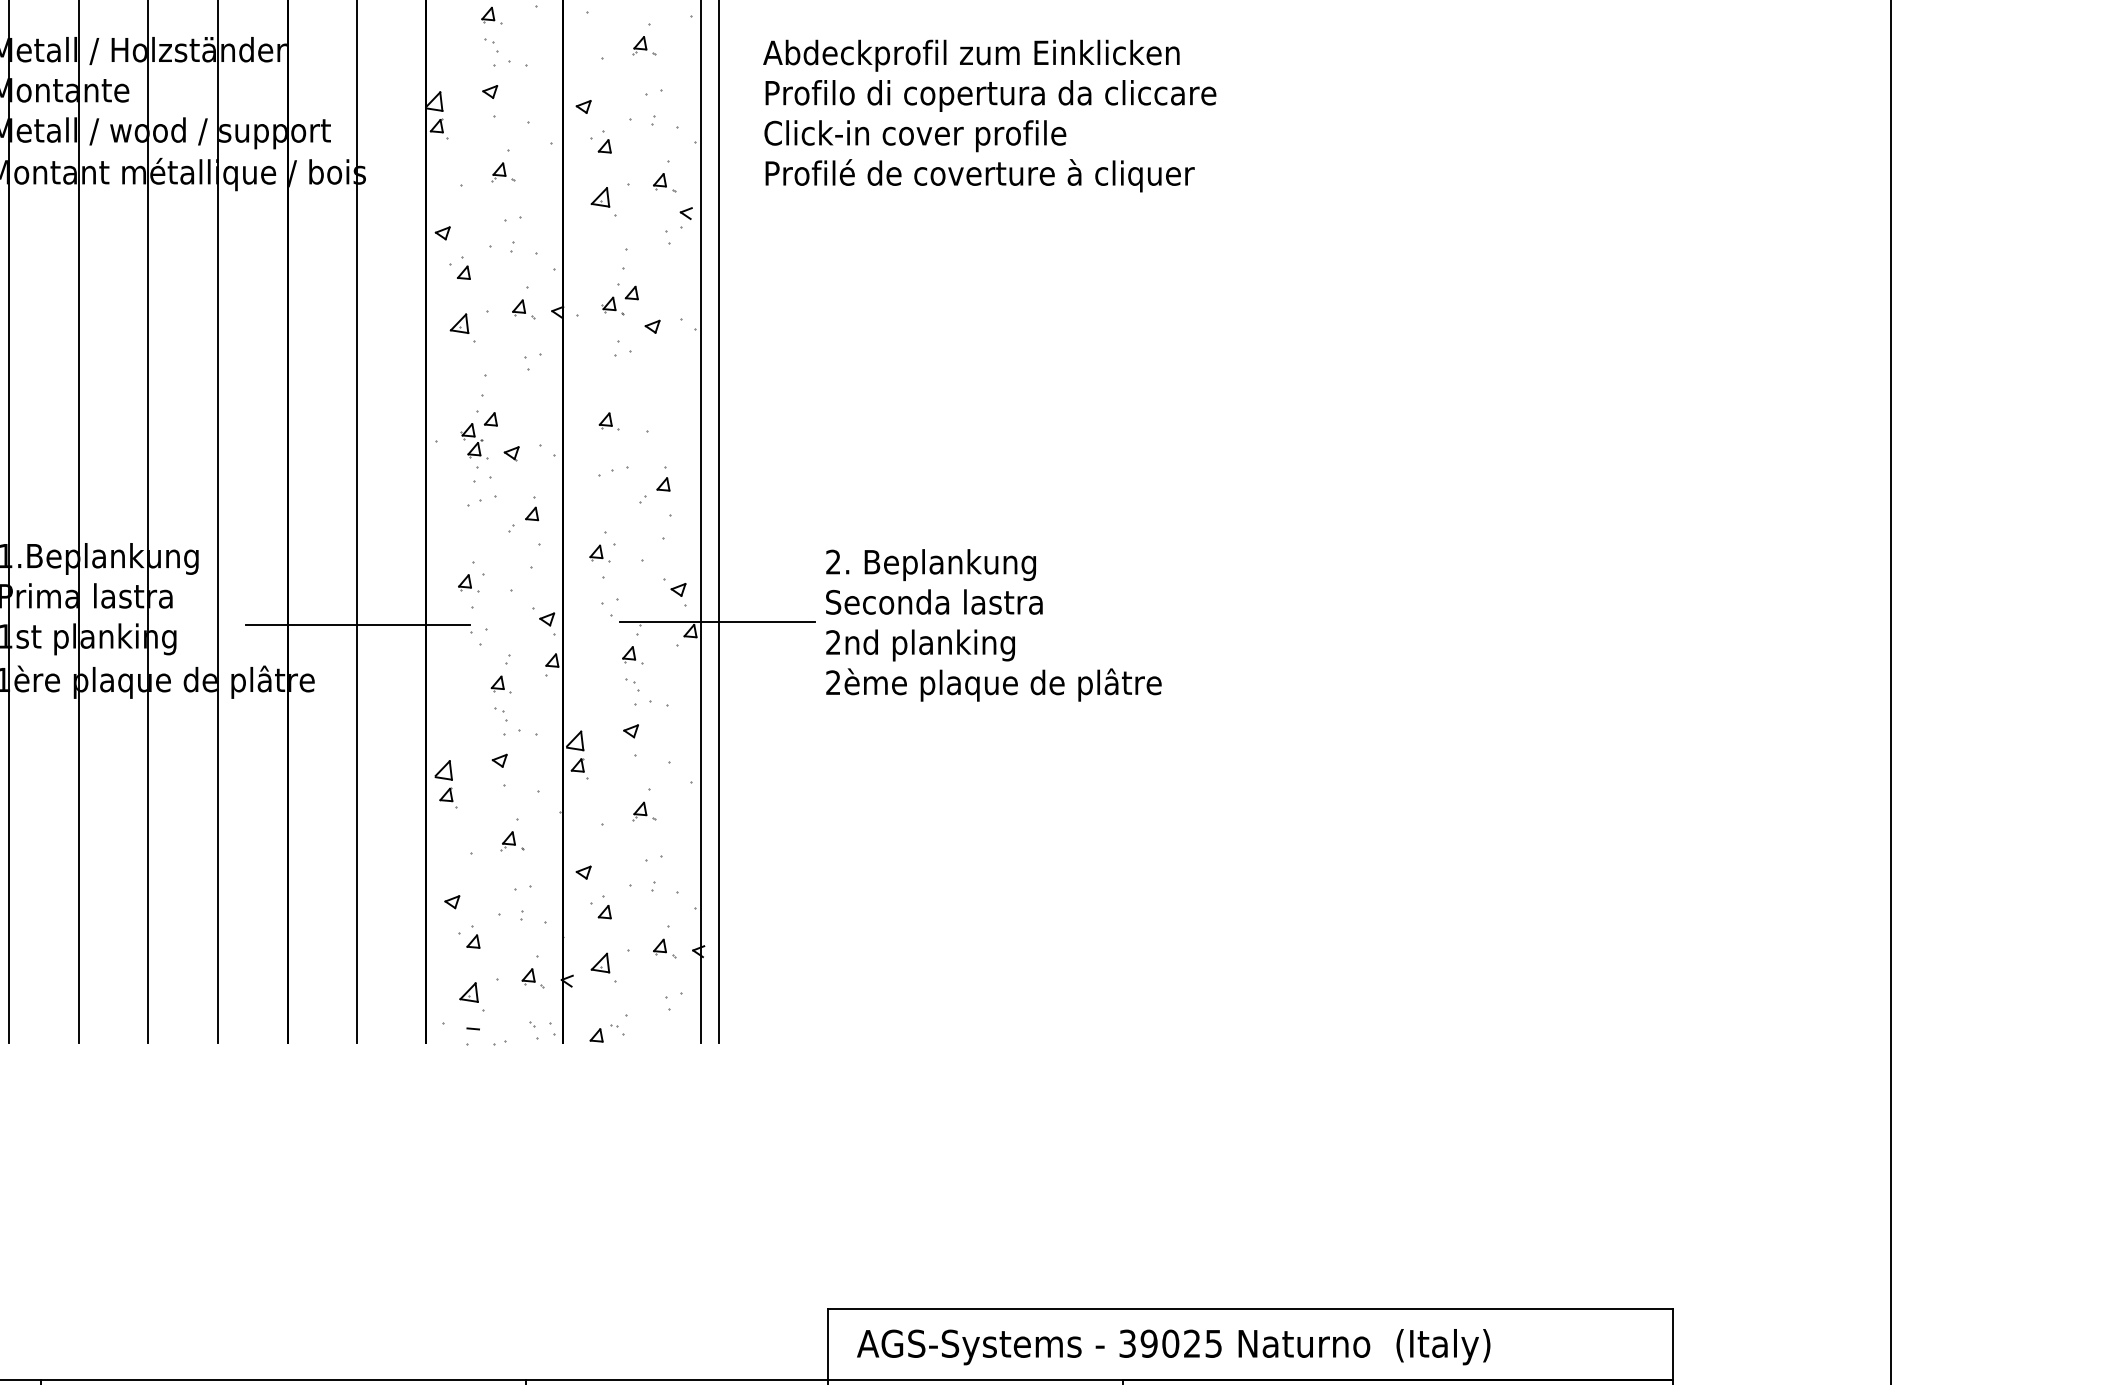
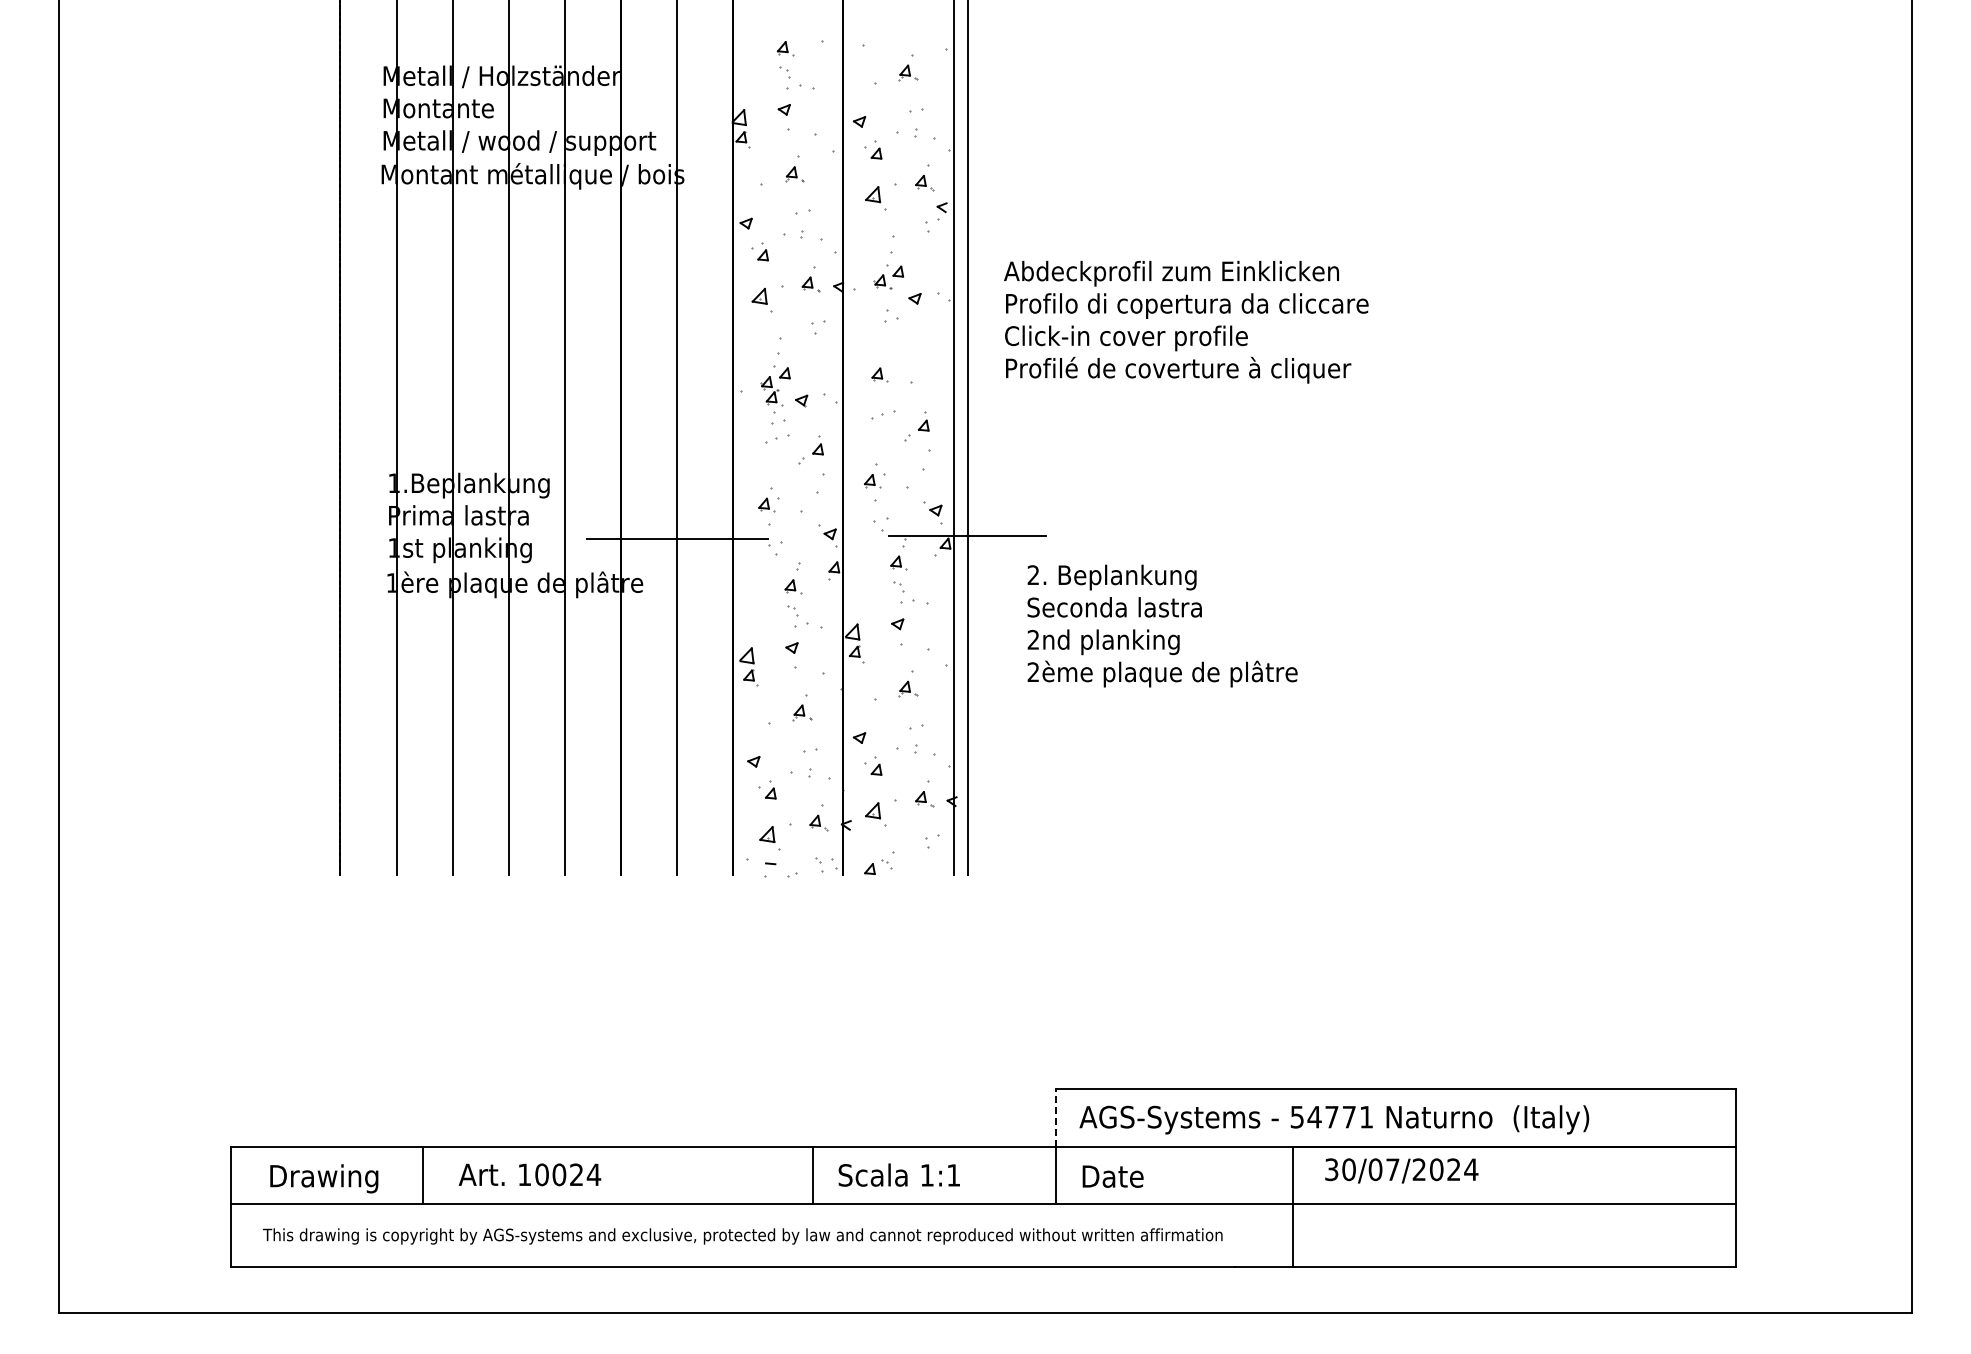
text: (989, 115) -> (1186, 321), moved
text: (993, 624) -> (1162, 625), moved
text: (1170, 1342) -> (1331, 1116), 39025 -> 54771
line: (828, 1345) -> (1056, 1118), solid -> dashed

